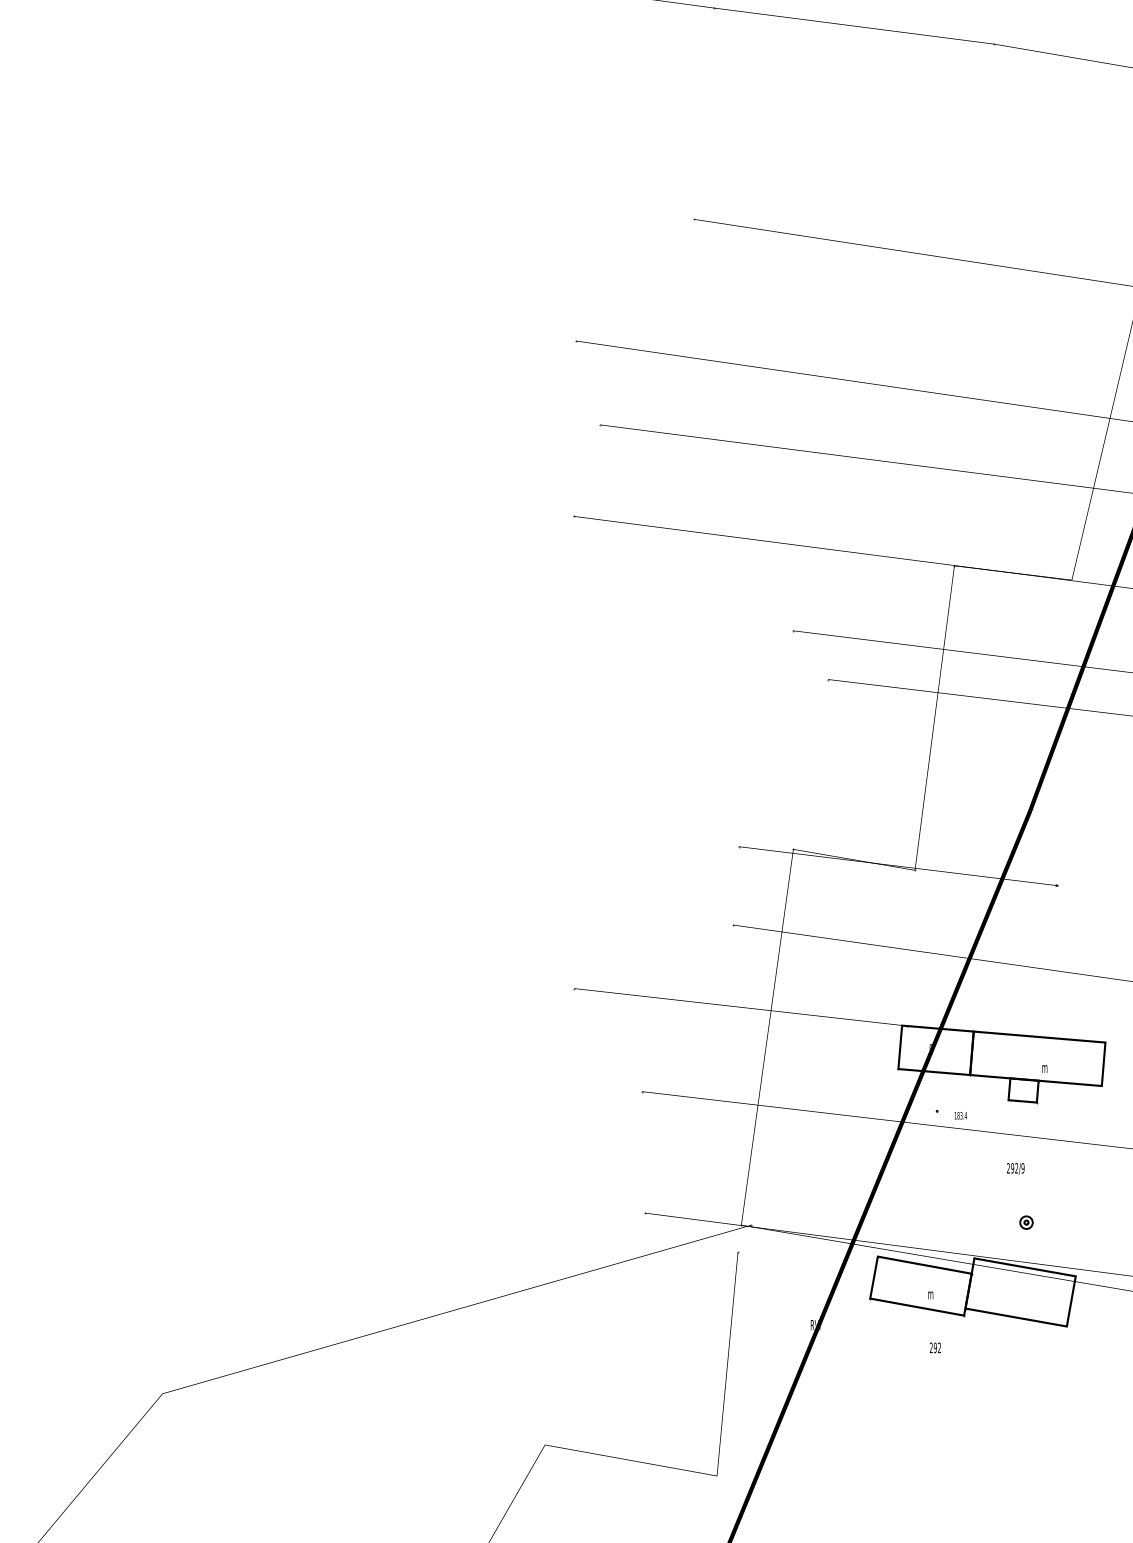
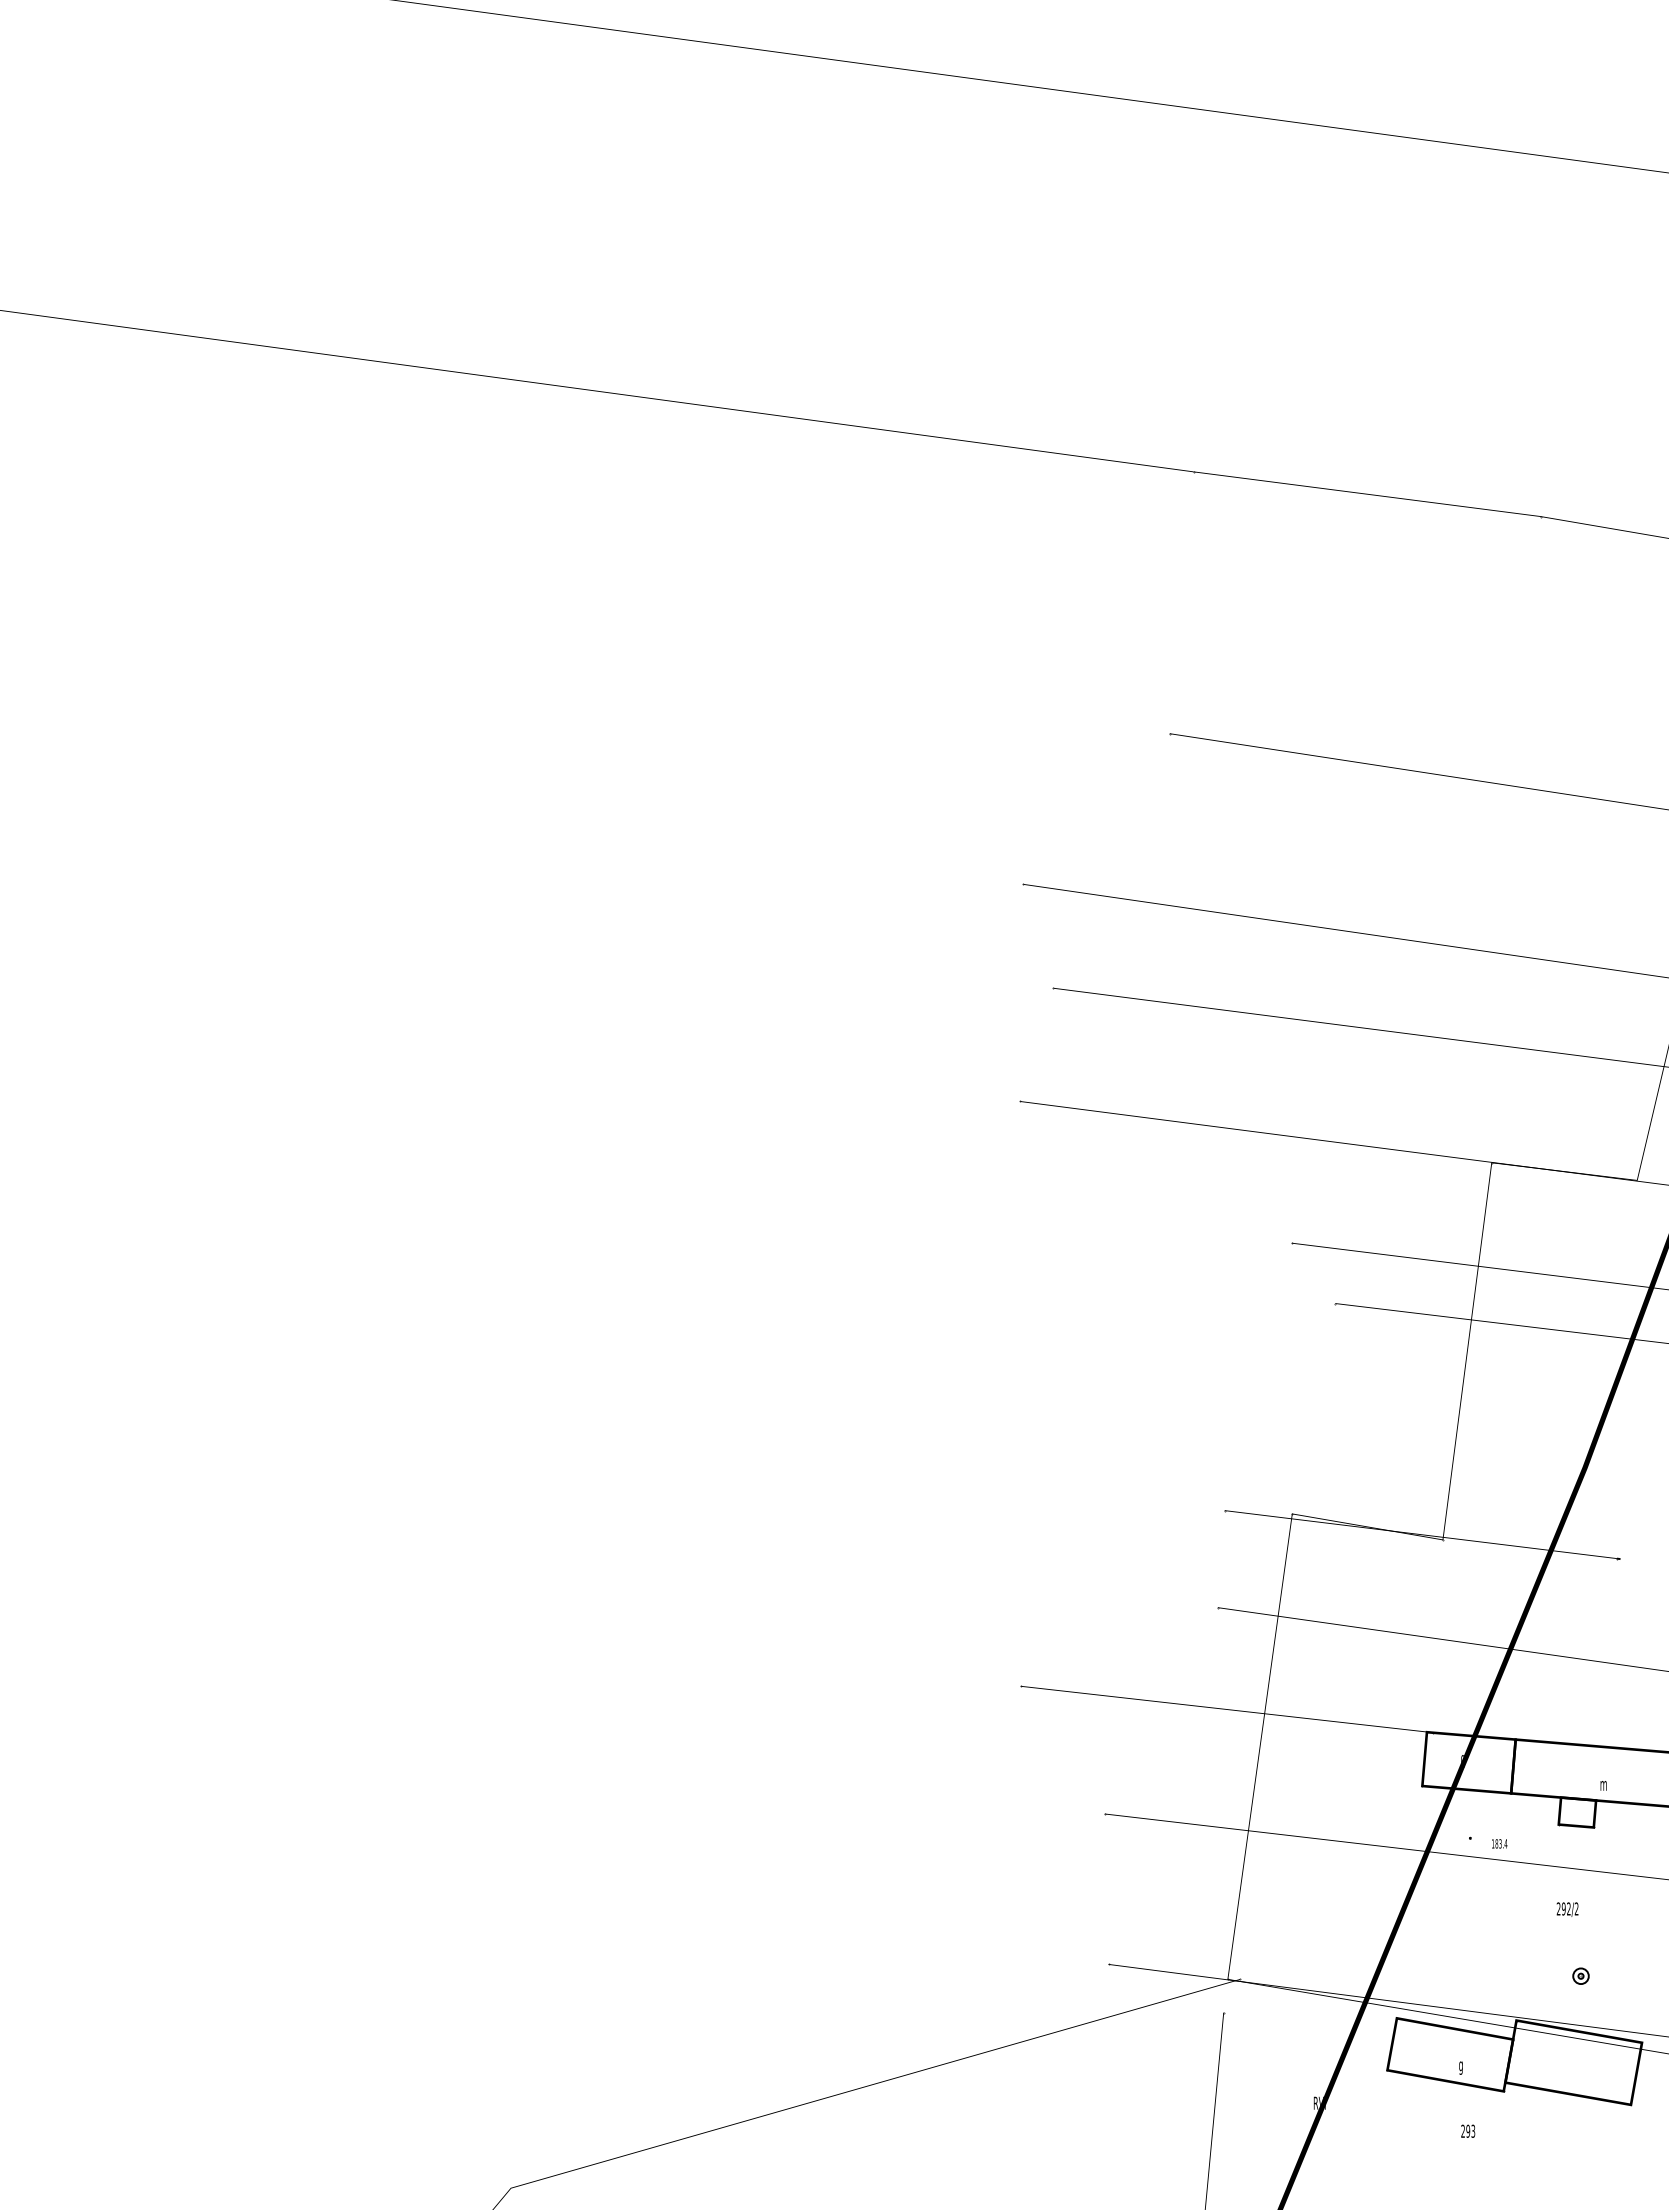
text: (1022, 1167) -> (1576, 1908), 292/9 -> 292/2
text: (930, 1296) -> (1462, 2067), m -> g
text: (939, 1348) -> (1473, 2131), 292 -> 293

